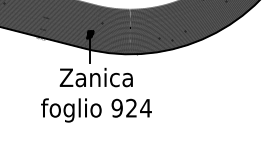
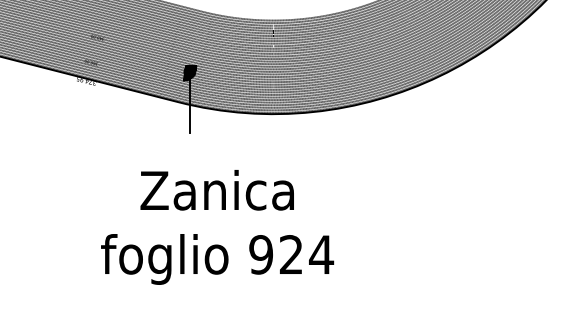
text: (96, 94) -> (217, 225), moved

